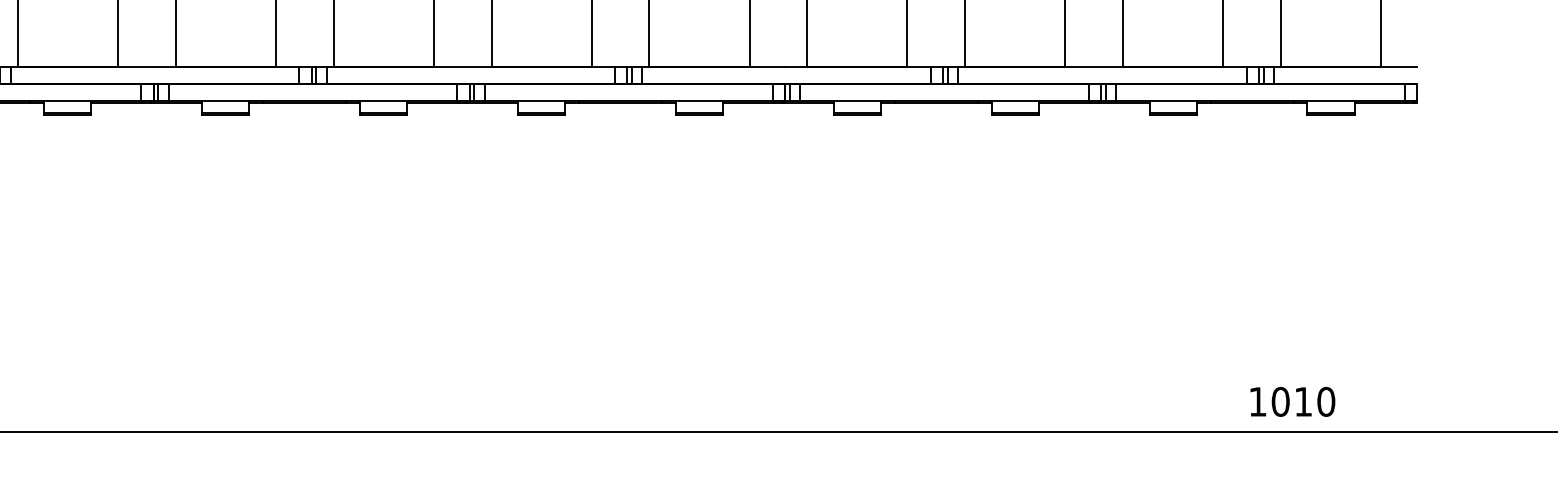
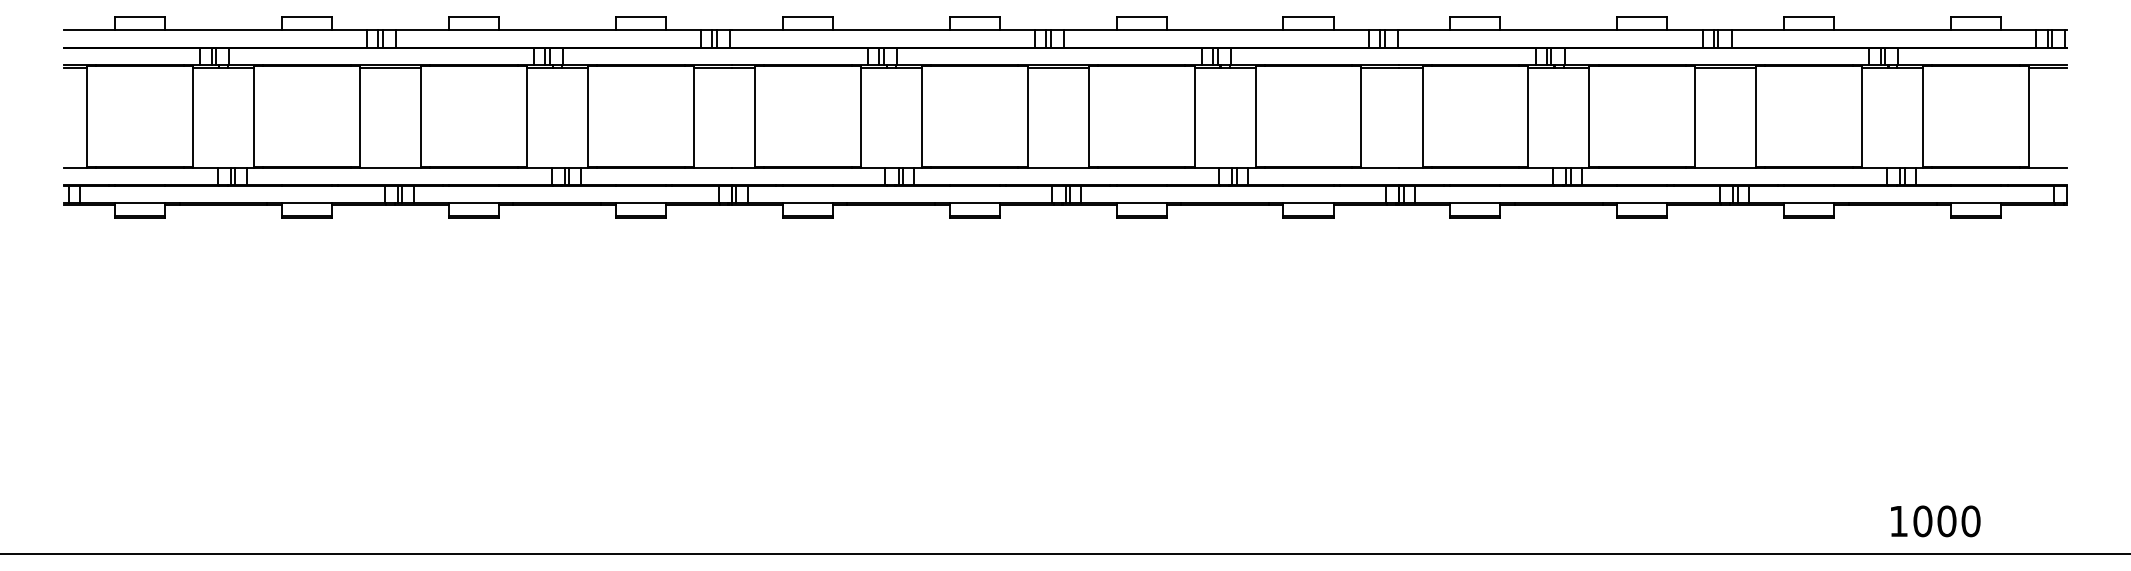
text: (1303, 402) -> (1946, 521), 1010 -> 1000

